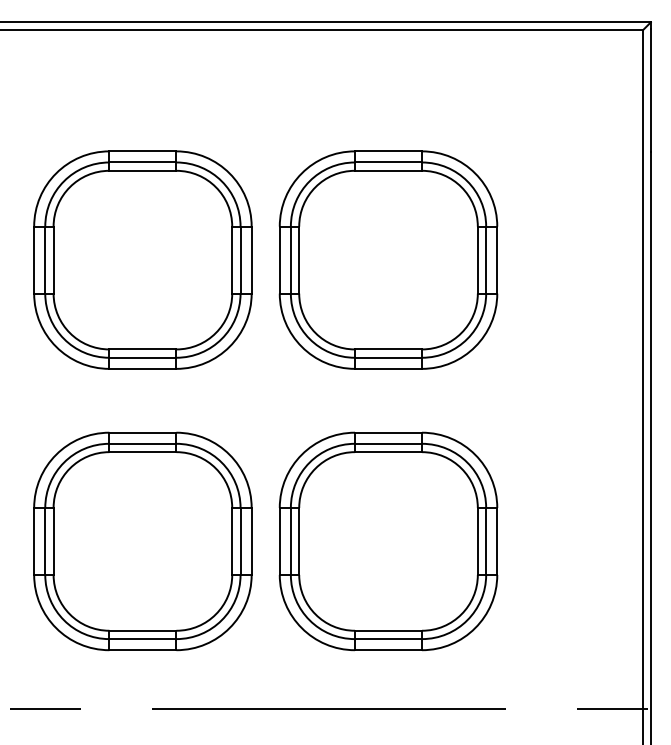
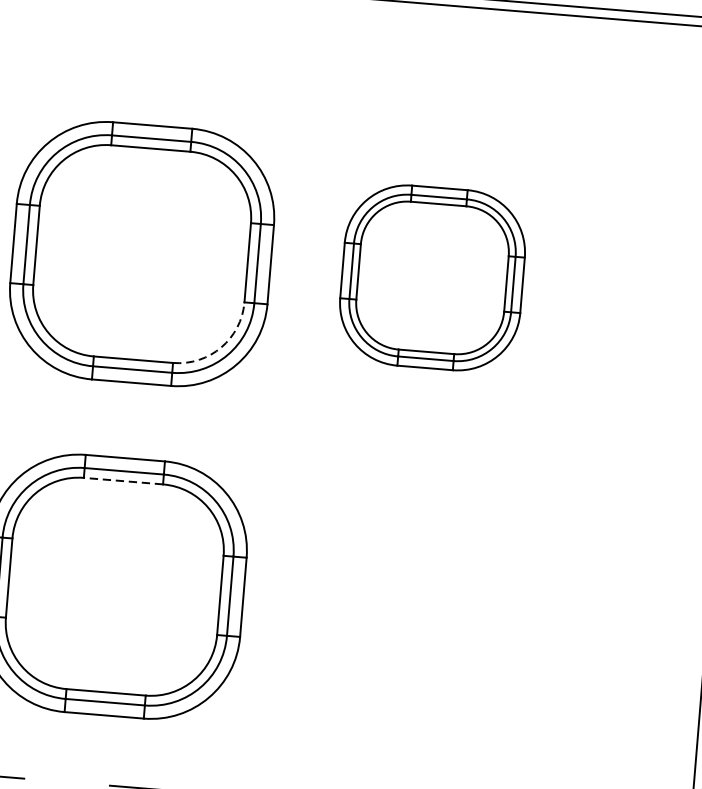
part: (388, 259) -> (432, 277), size x0.7
arc: (215, 333) -> (220, 347), solid -> dashed
line: (142, 452) -> (122, 481), solid -> dashed
part: (388, 541) -> (405, 610), removed

